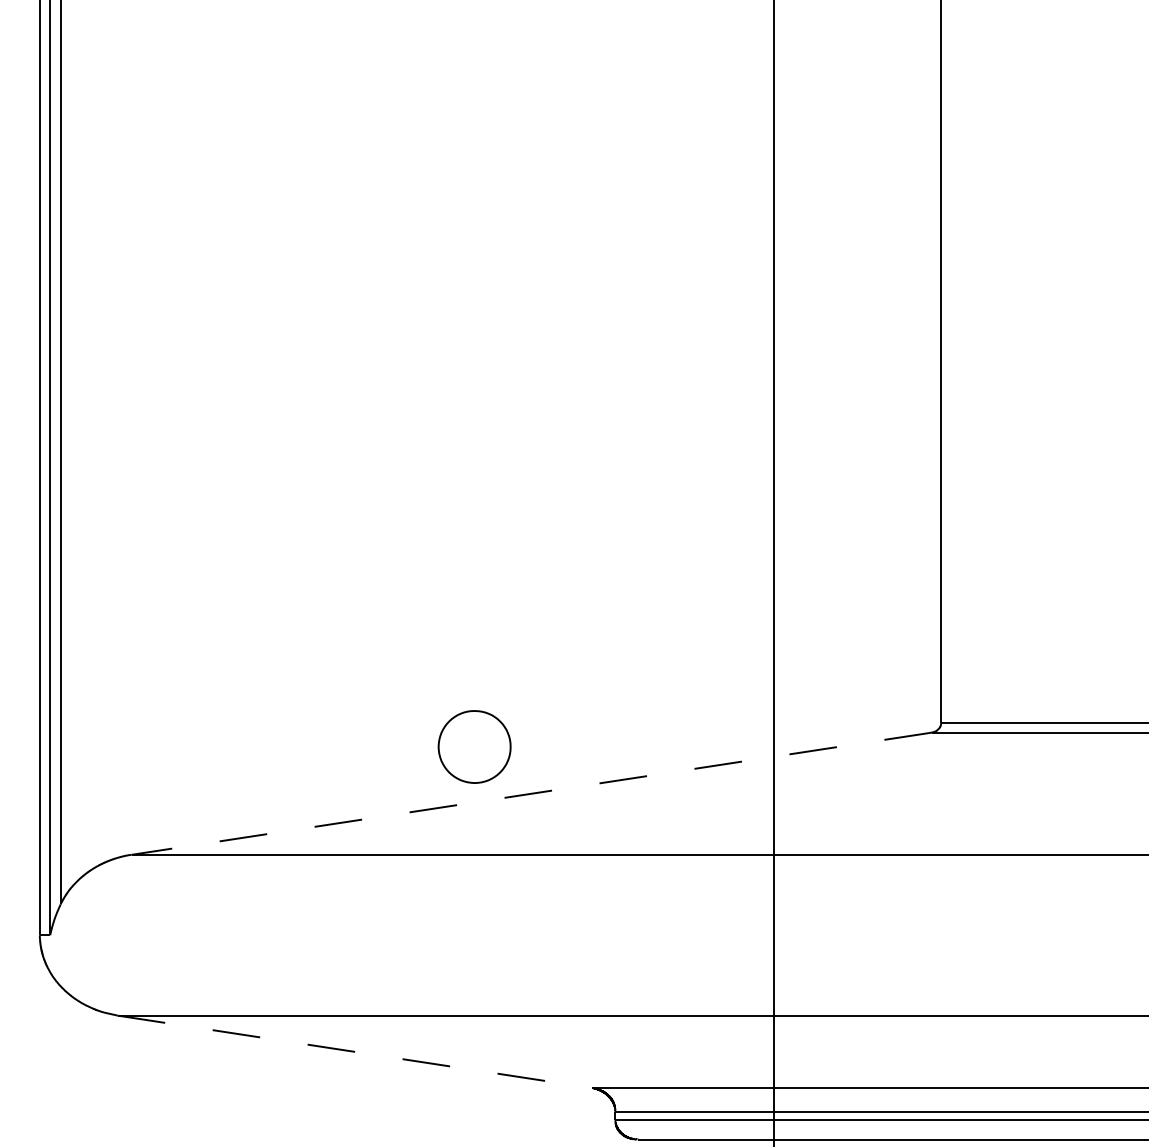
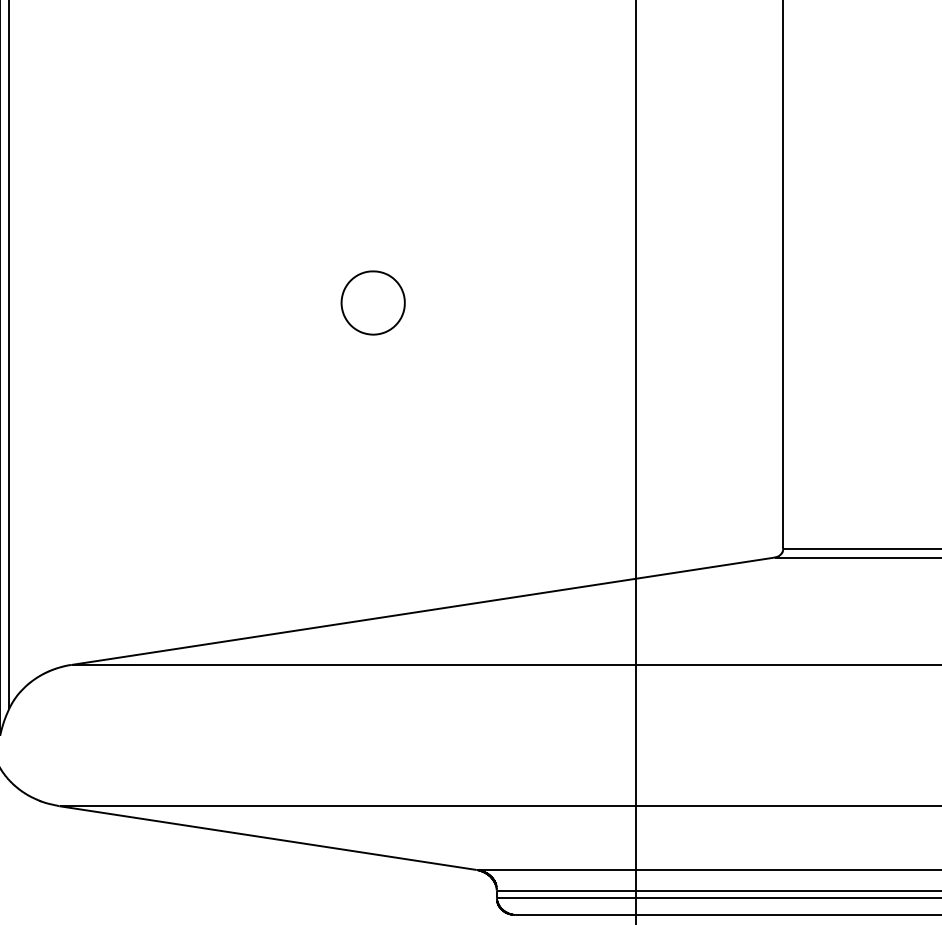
part: (474, 746) -> (373, 302), moved
line: (531, 793) -> (423, 611), dashed -> solid
line: (355, 1051) -> (268, 837), dashed -> solid

